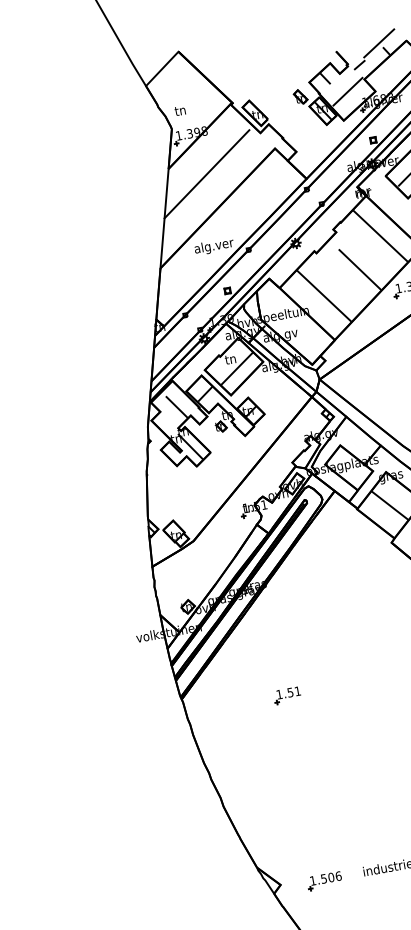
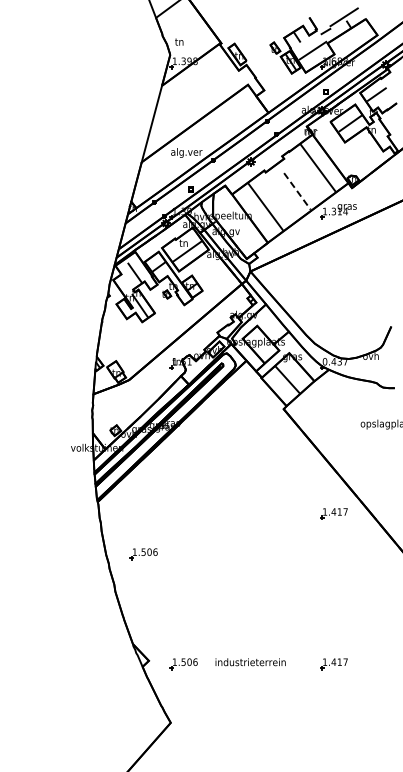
line: (205, 173) -> (190, 94), removed
line: (360, 269) -> (297, 191), solid -> dashed
part: (286, 695) -> (180, 513), removed
part: (250, 754) -> (143, 554), added

